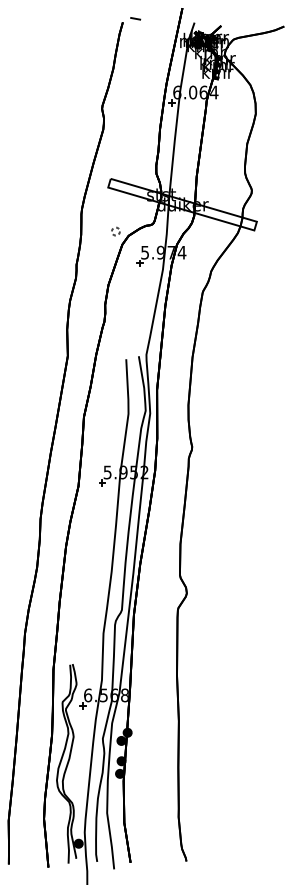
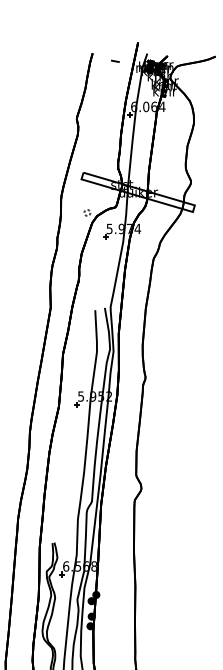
line: (135, 18) -> (115, 61), moved

